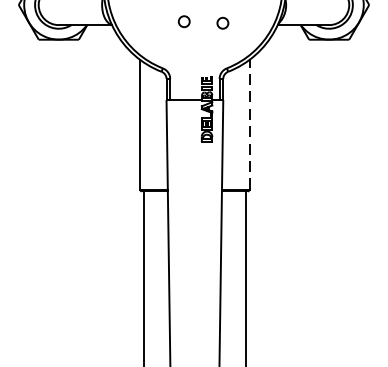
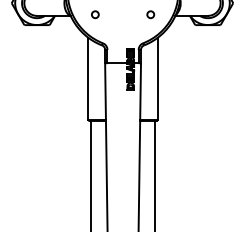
circle: (184, 21) -> (95, 14), moved
circle: (222, 22) -> (150, 14), moved
line: (249, 124) -> (157, 78), dashed -> solid

